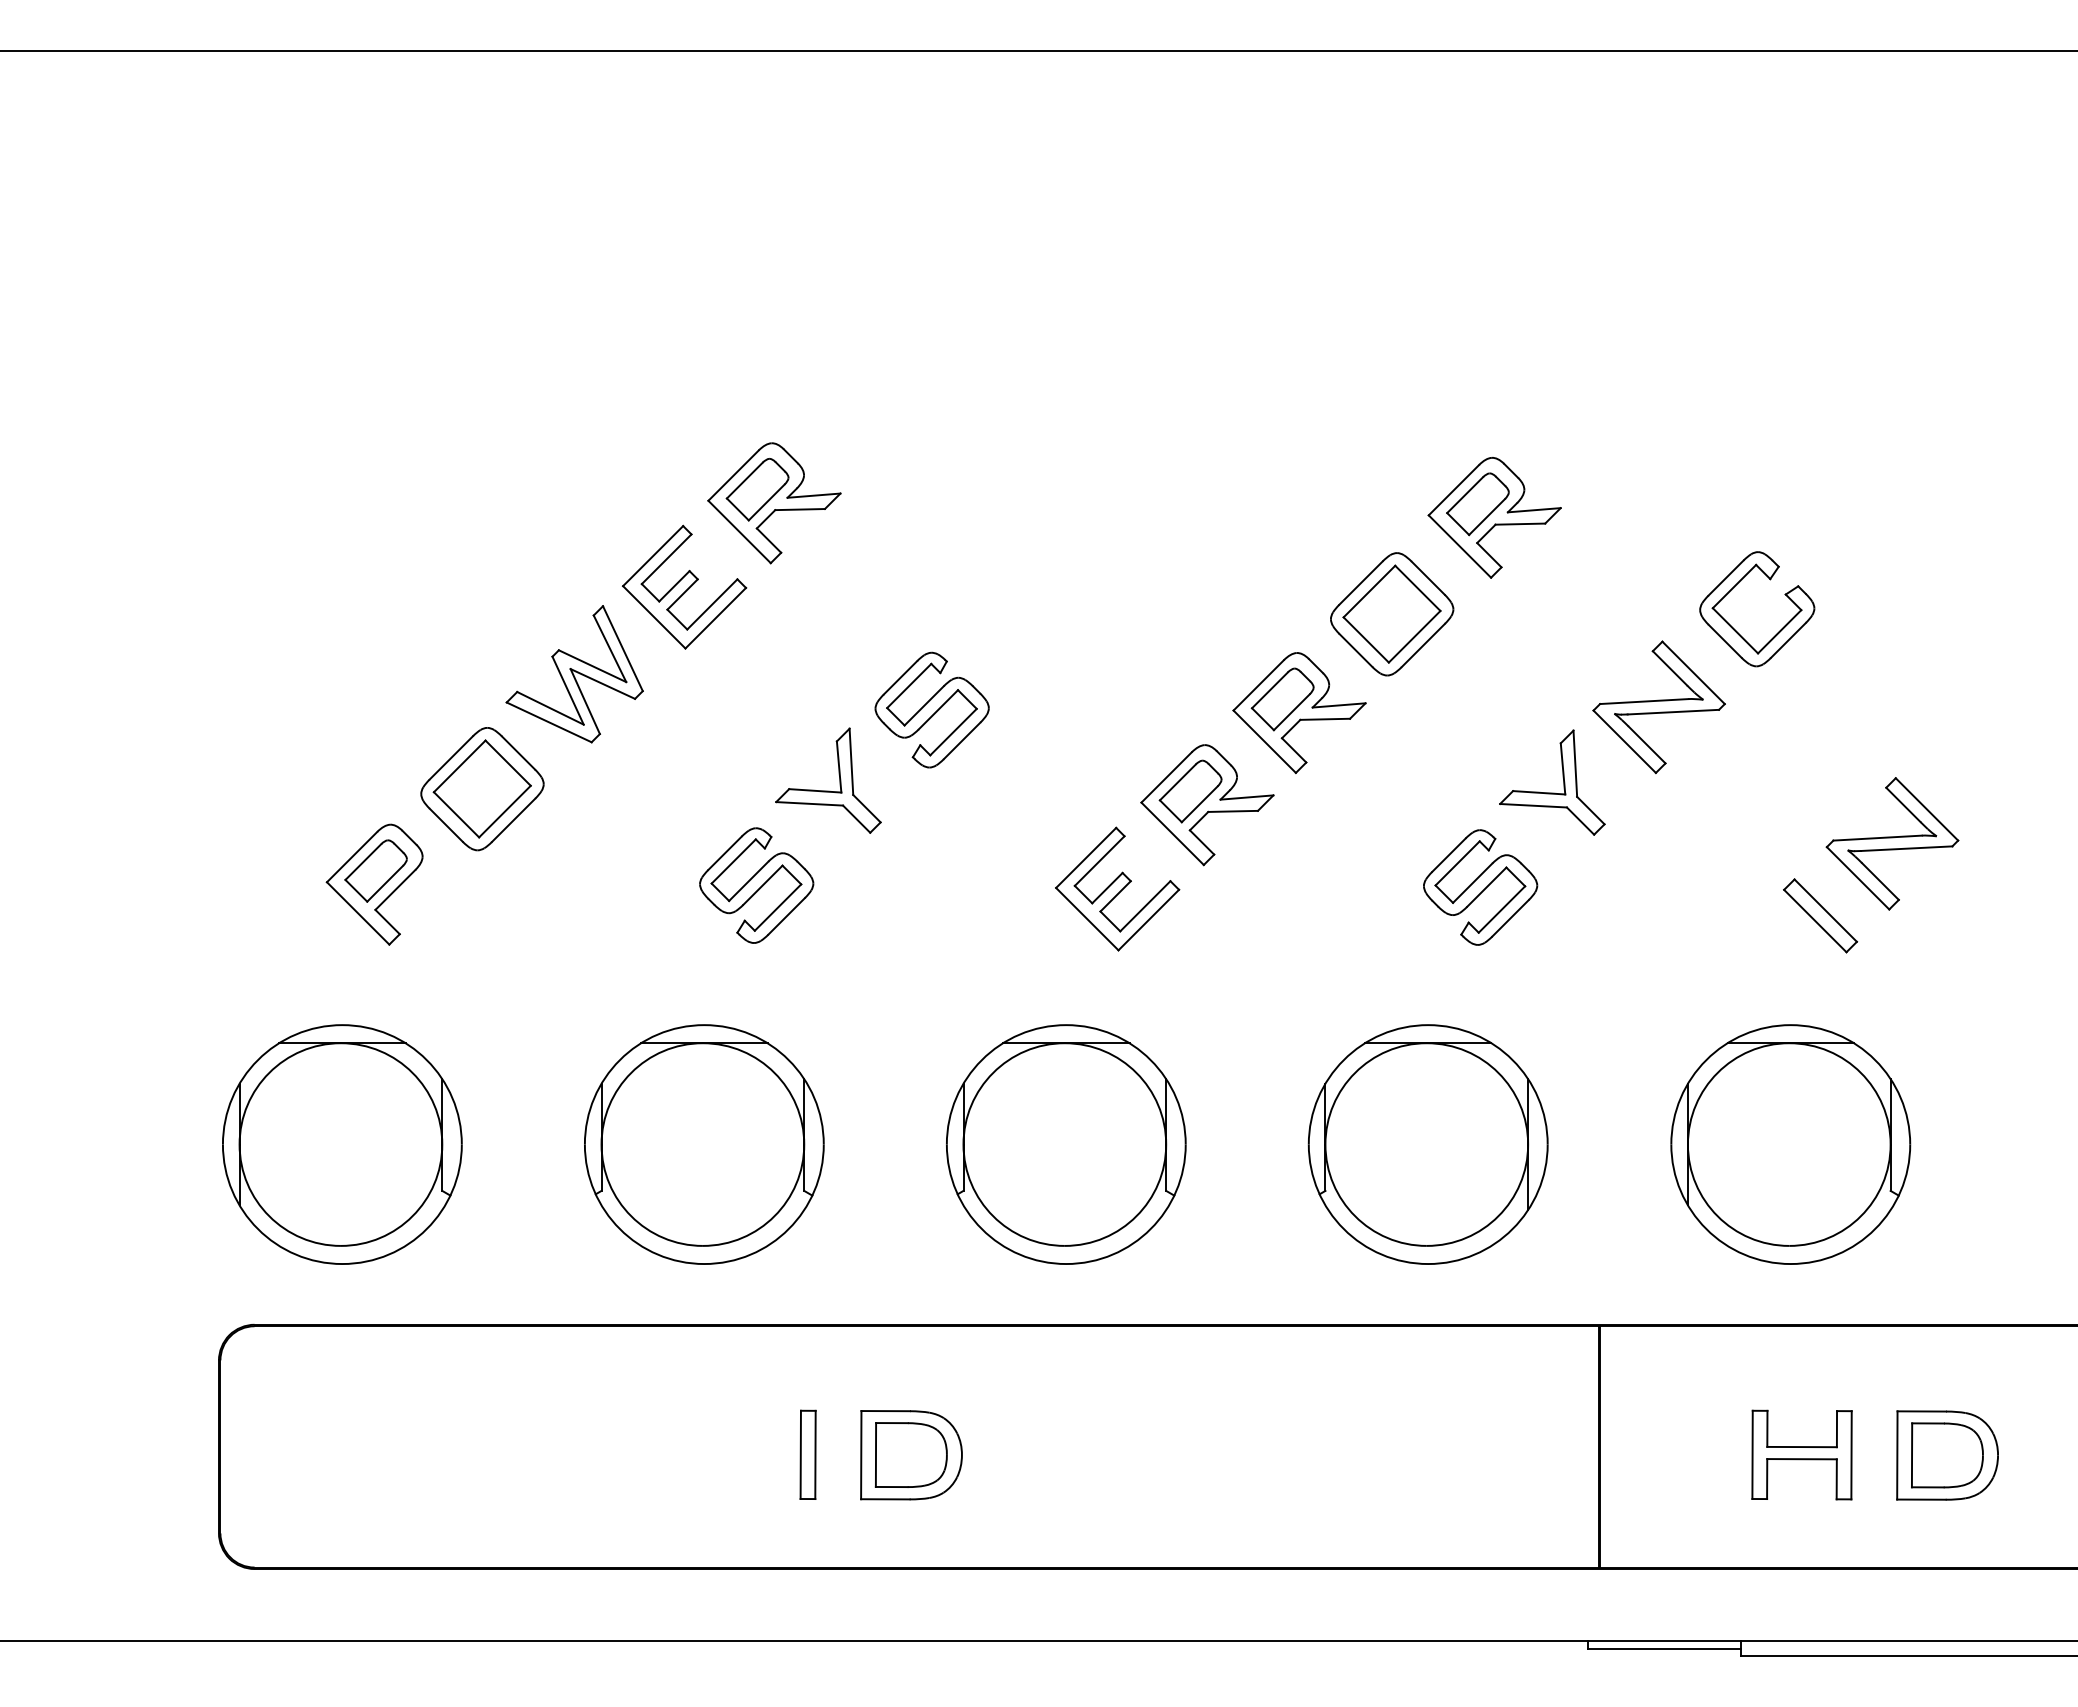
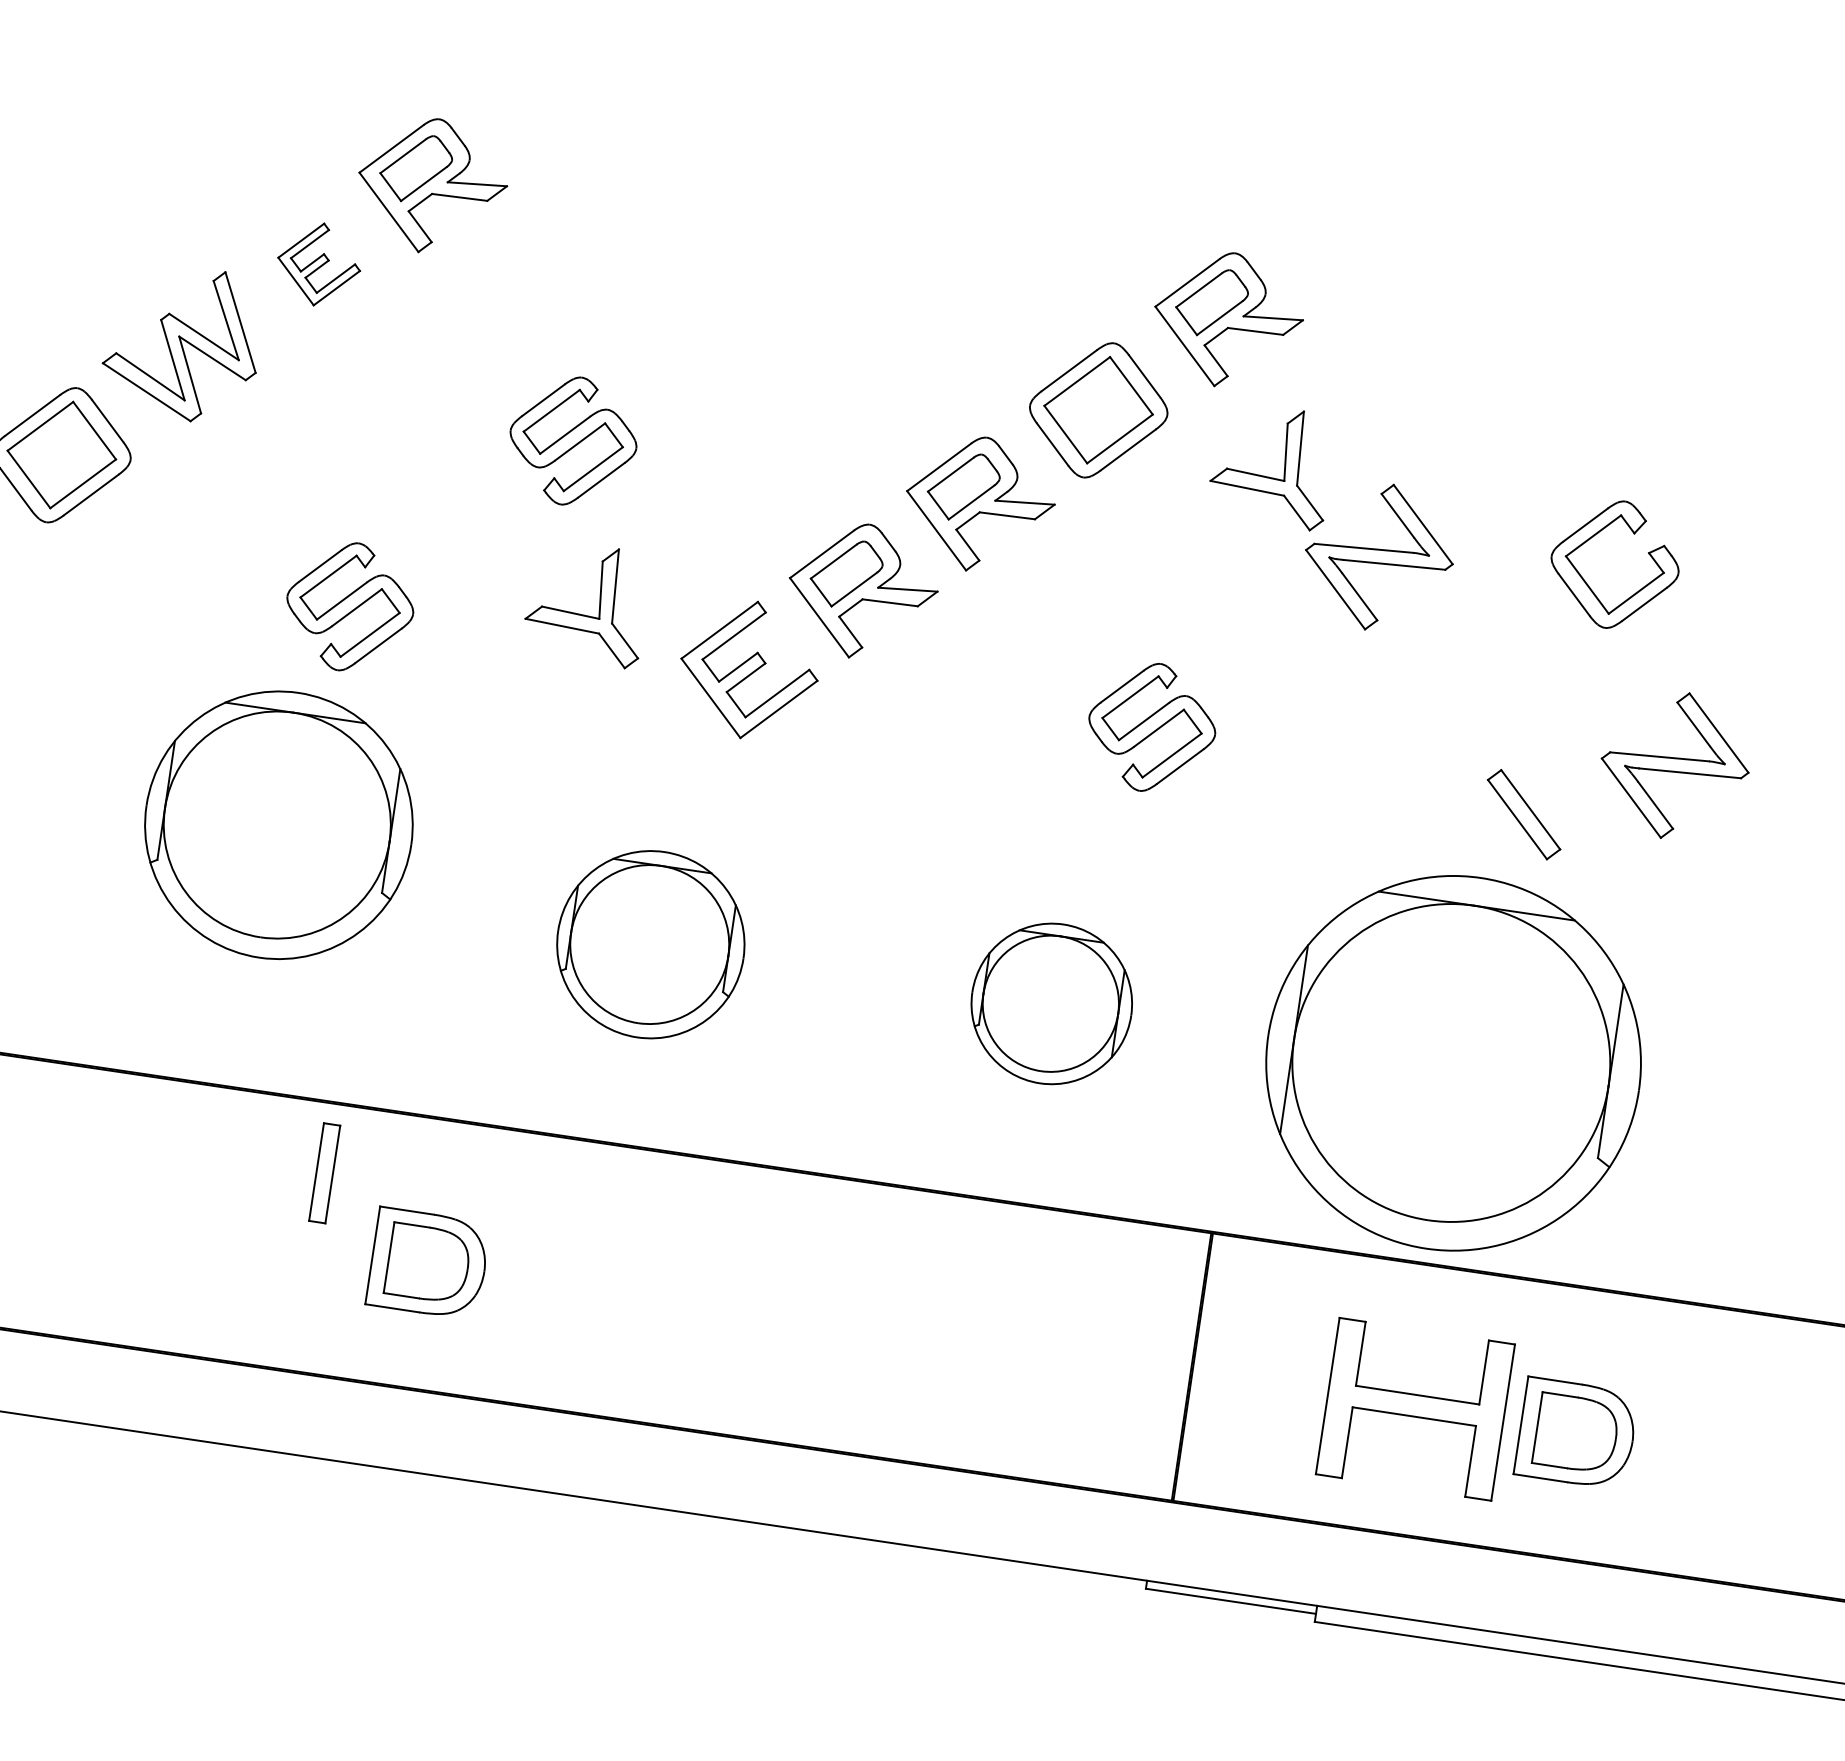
part: (684, 586) -> (318, 263), size x0.6
part: (1736, 630) -> (1588, 584), moved
part: (828, 790) -> (585, 614), moved
part: (1552, 792) -> (1270, 476), moved
part: (1892, 843) -> (1675, 765), moved
part: (704, 1144) -> (279, 825), moved
part: (1066, 1144) -> (651, 944), size x0.7
part: (1427, 1144) -> (1051, 1003), size x0.6
part: (1790, 1144) -> (1453, 1063), size x1.4
part: (807, 1454) -> (324, 1172), moved
part: (1801, 1454) -> (1414, 1408), size x1.6

